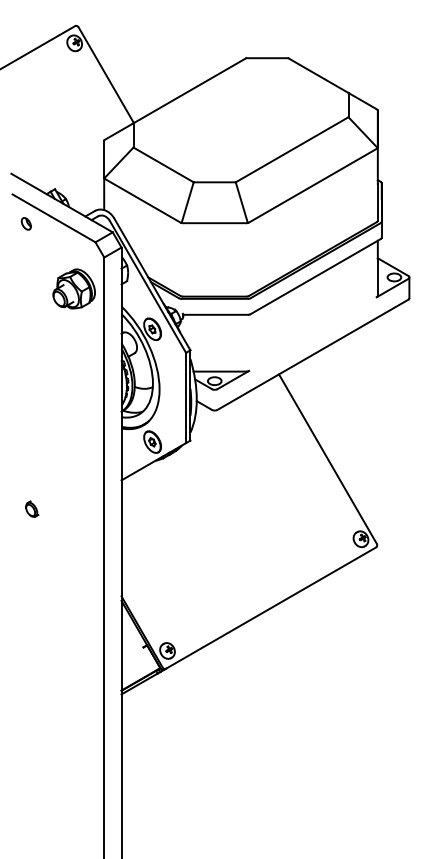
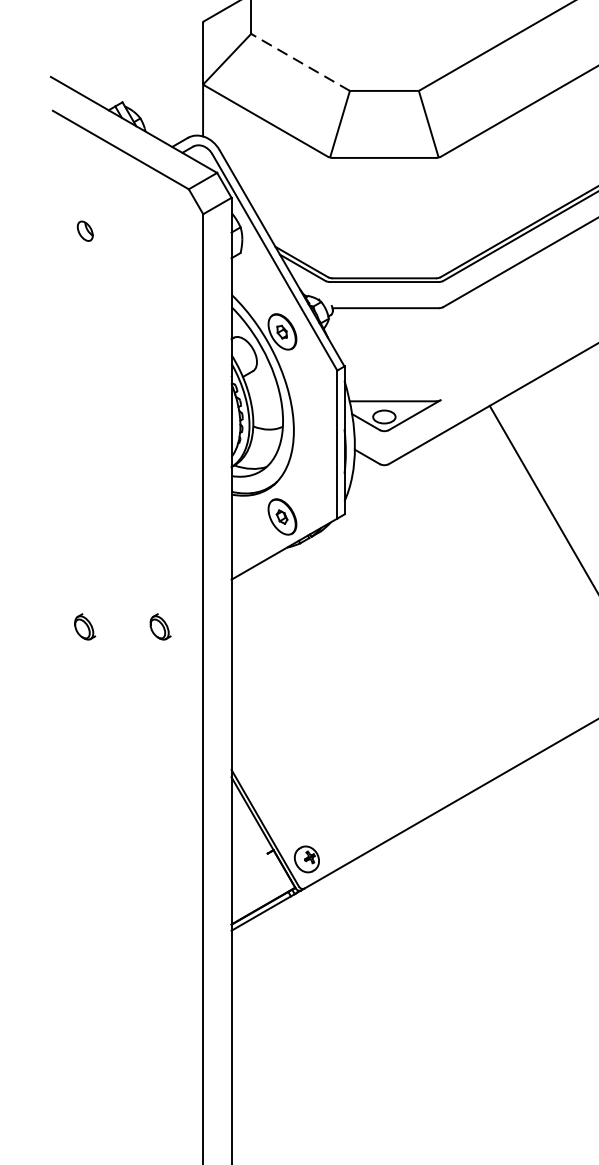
line: (163, 164) -> (300, 61), solid -> dashed
part: (25, 223) -> (83, 230), moved
part: (73, 288) -> (152, 265), removed
part: (78, 508) -> (160, 625), added

